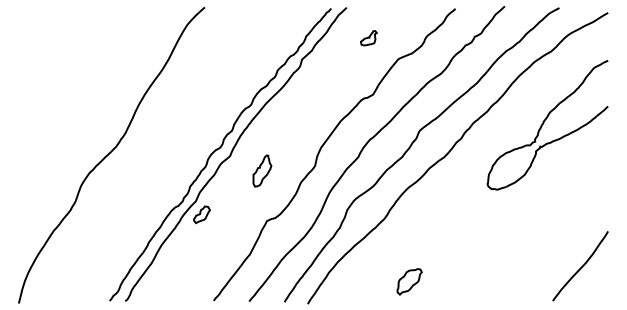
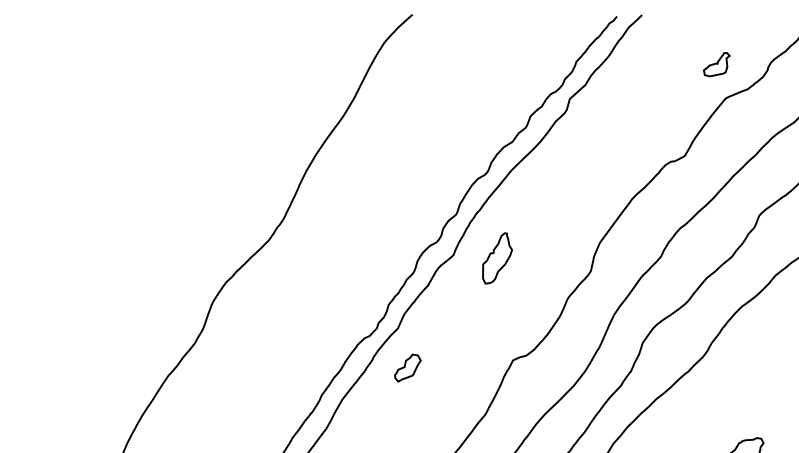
part: (368, 38) -> (716, 64), moved
part: (262, 170) -> (497, 257), moved
part: (201, 214) -> (407, 367), moved

